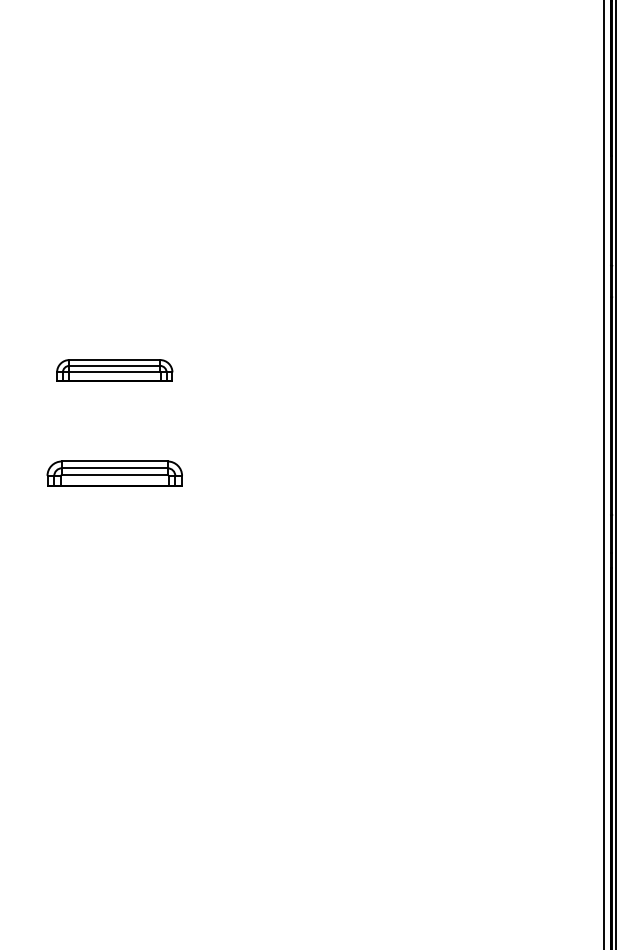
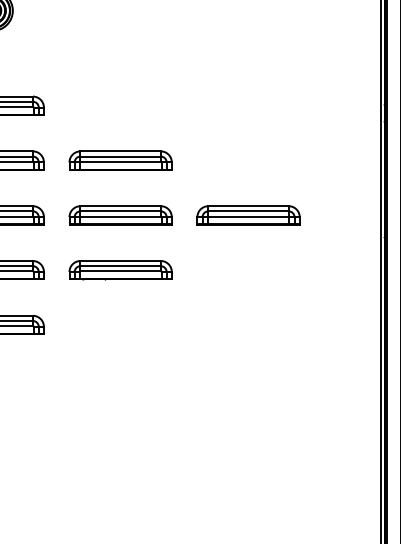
part: (114, 370) -> (120, 160), size x1.67
part: (114, 473) -> (120, 215), size x1.43
part: (355, 473) -> (248, 215), added
part: (114, 577) -> (120, 270), added

